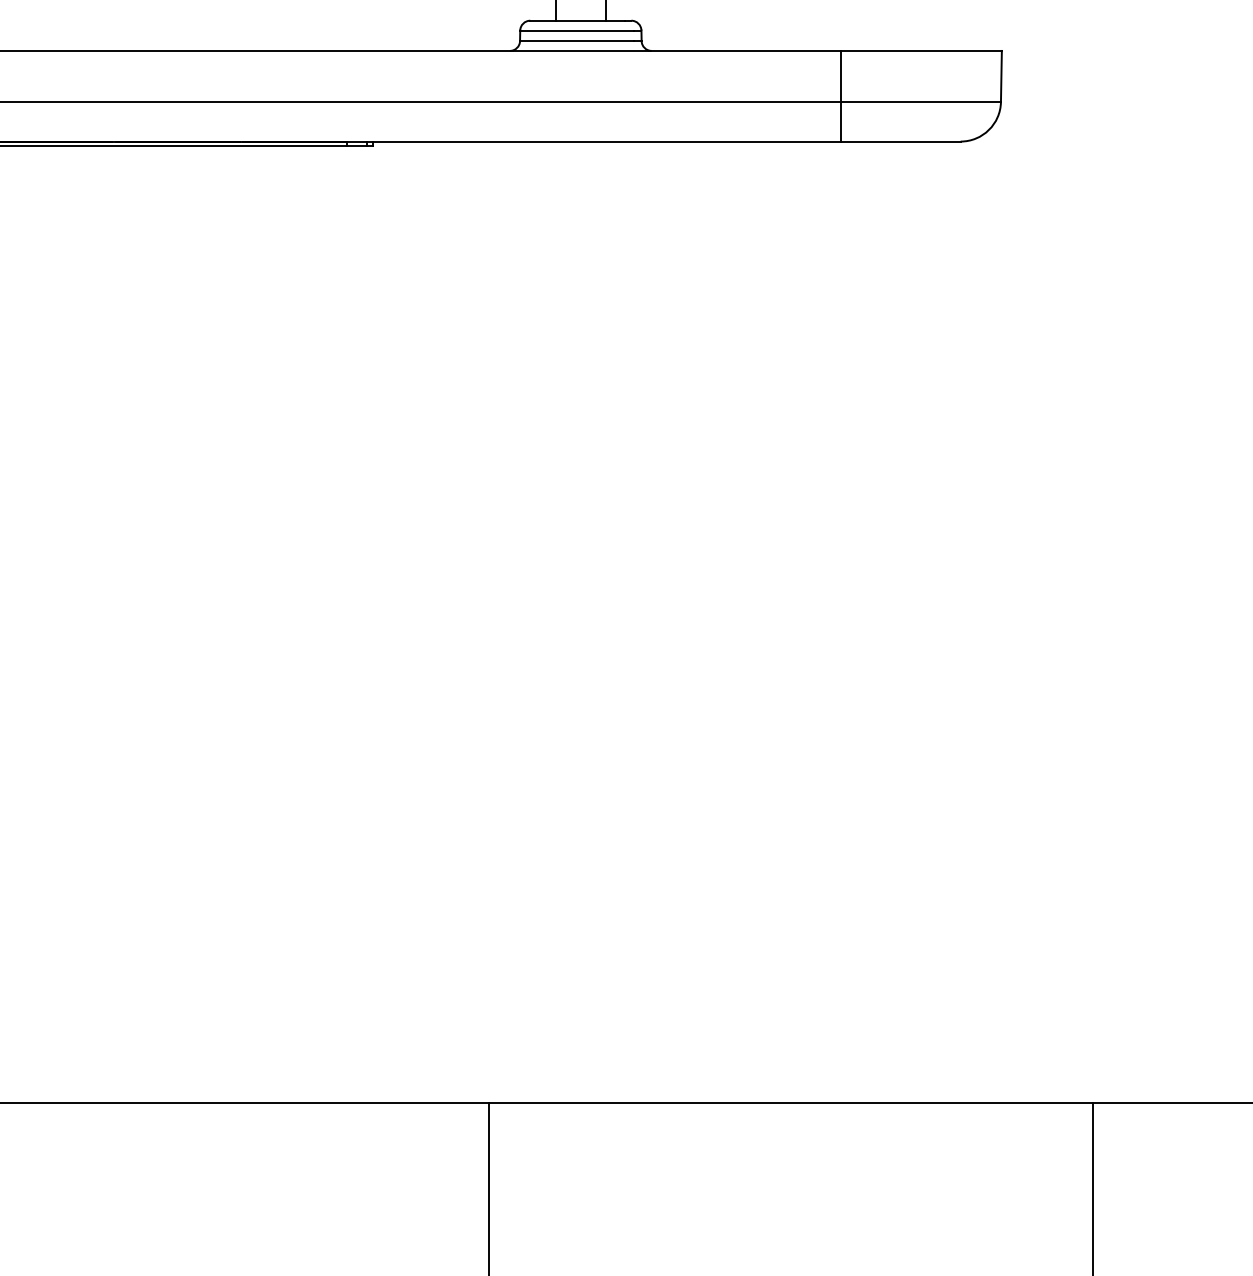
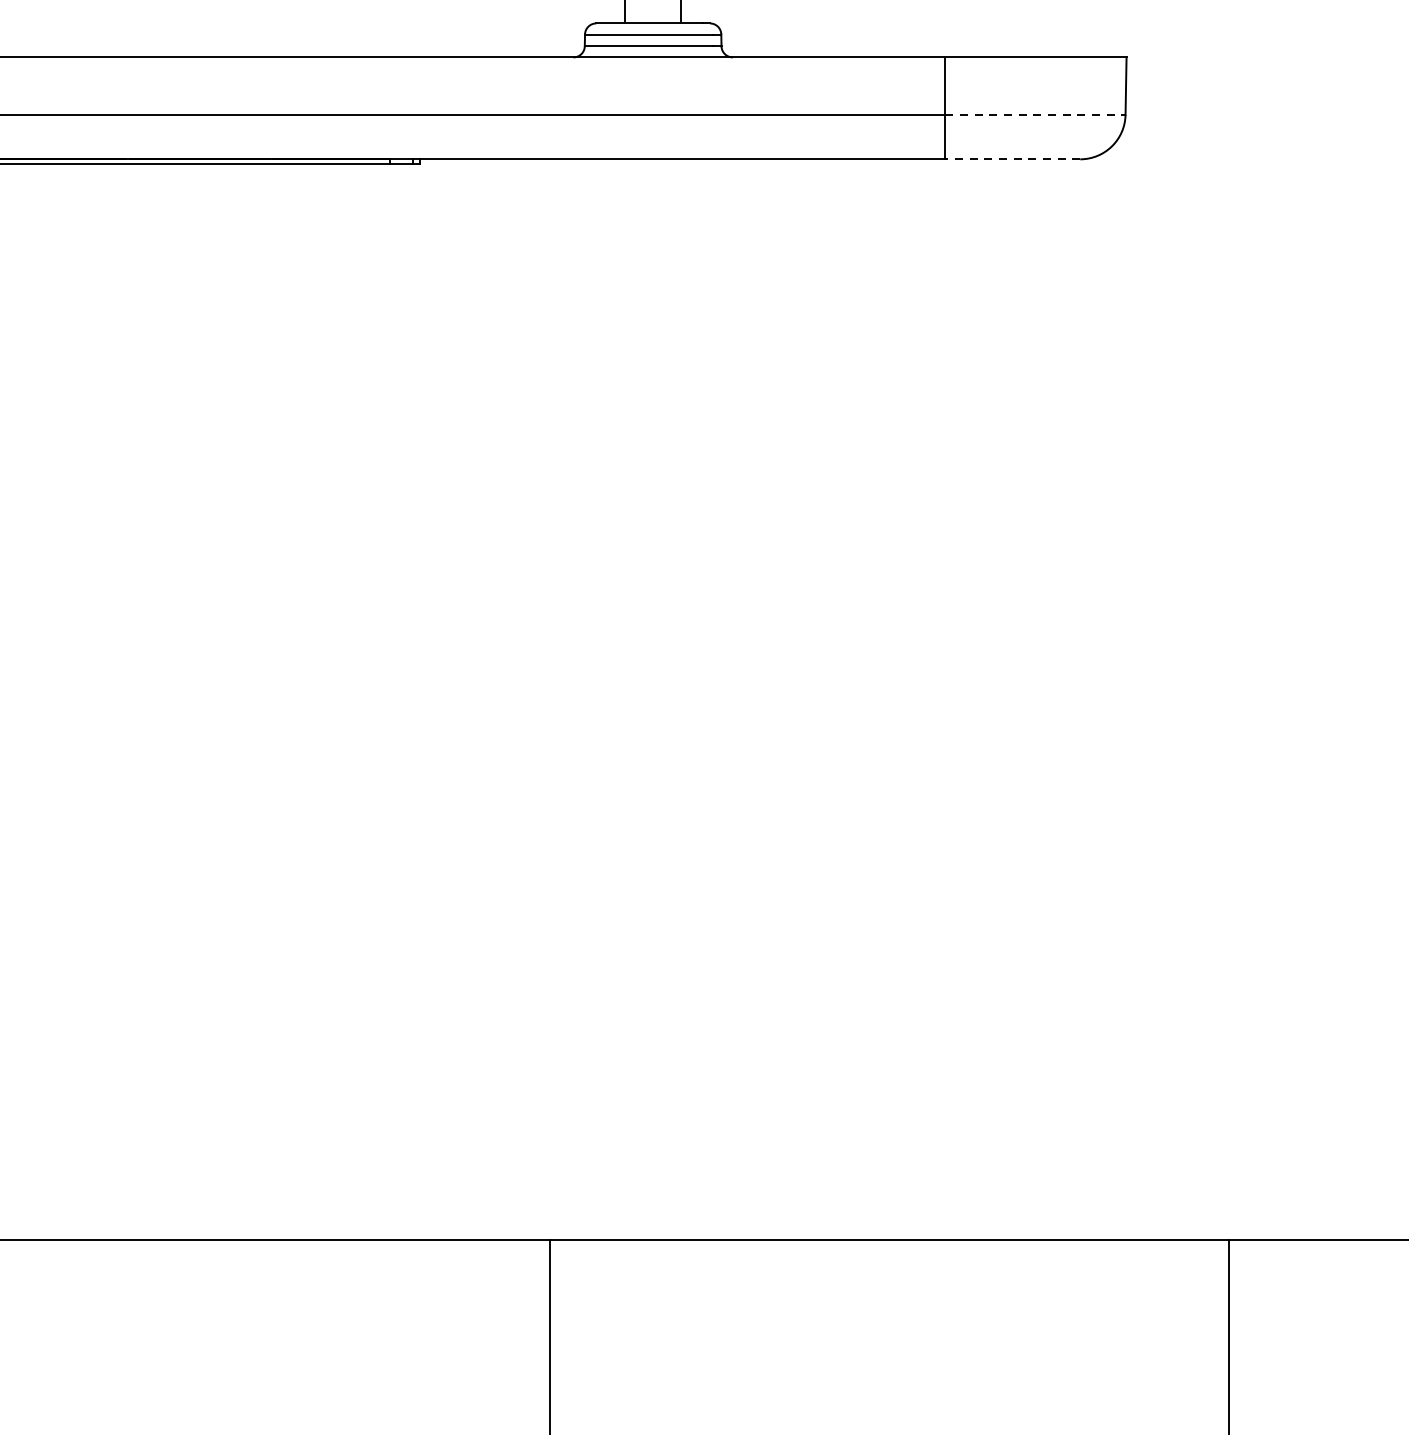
line: (921, 102) -> (1036, 115), solid -> dashed
line: (900, 141) -> (1012, 159), solid -> dashed

